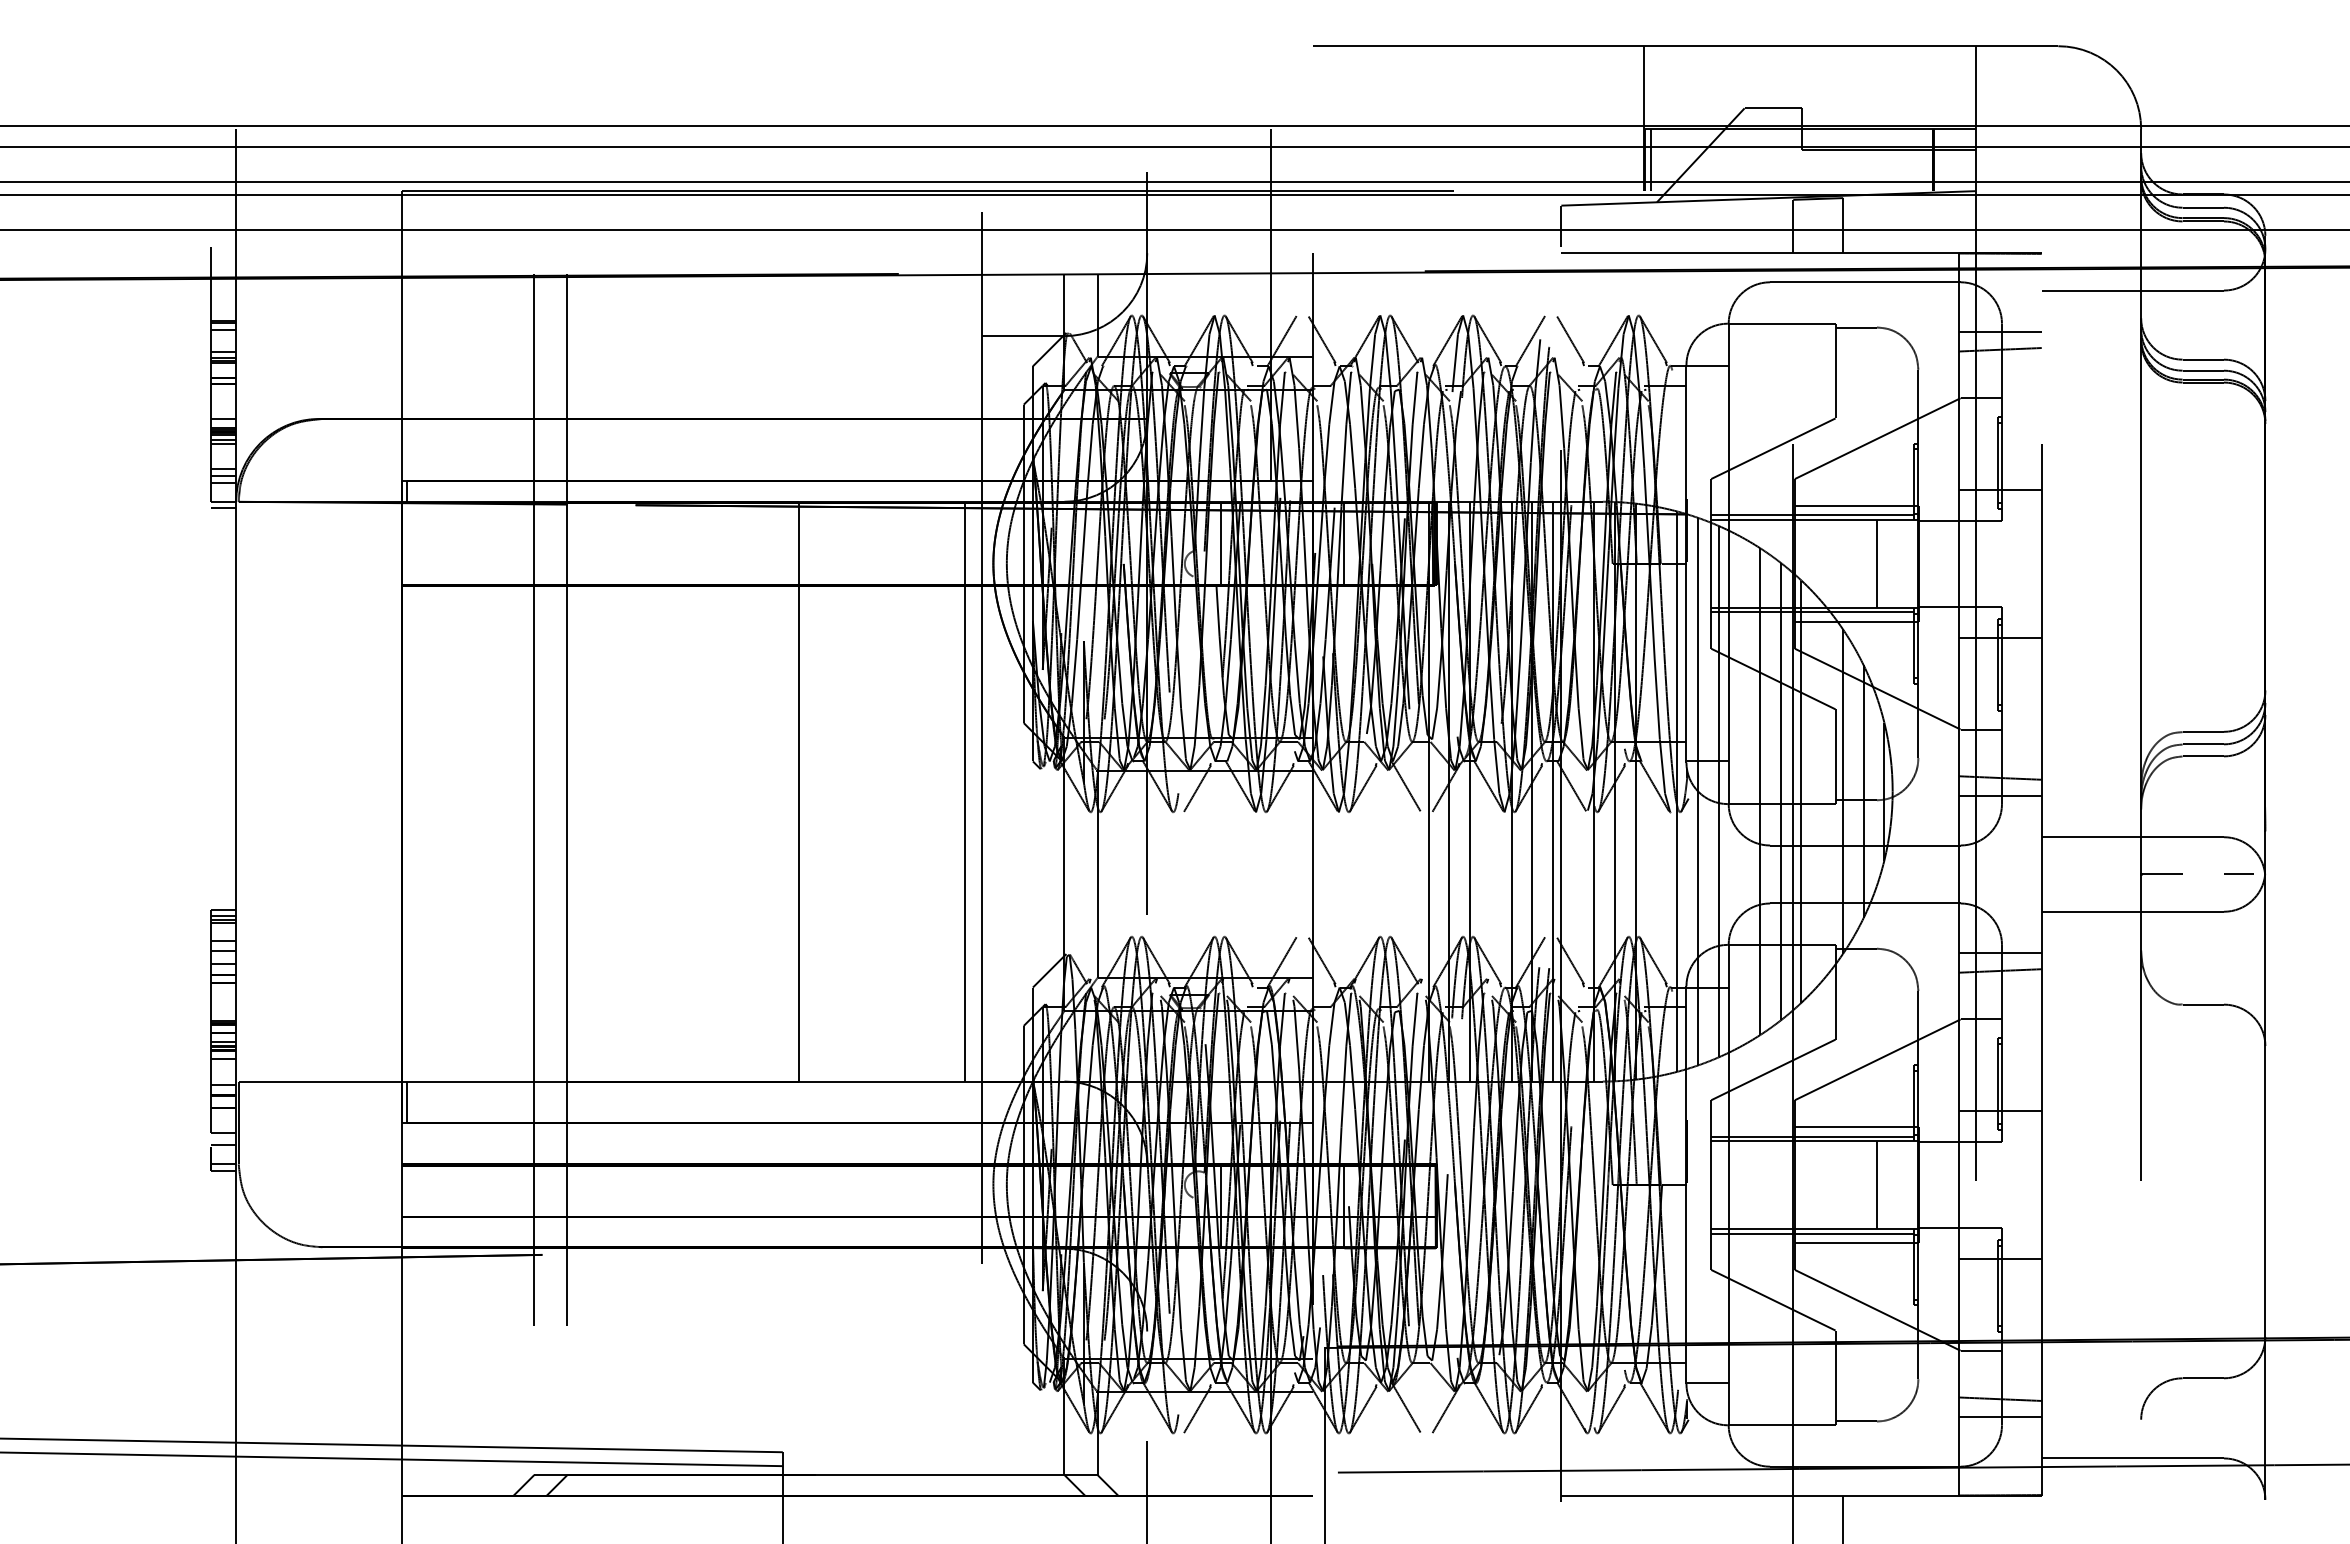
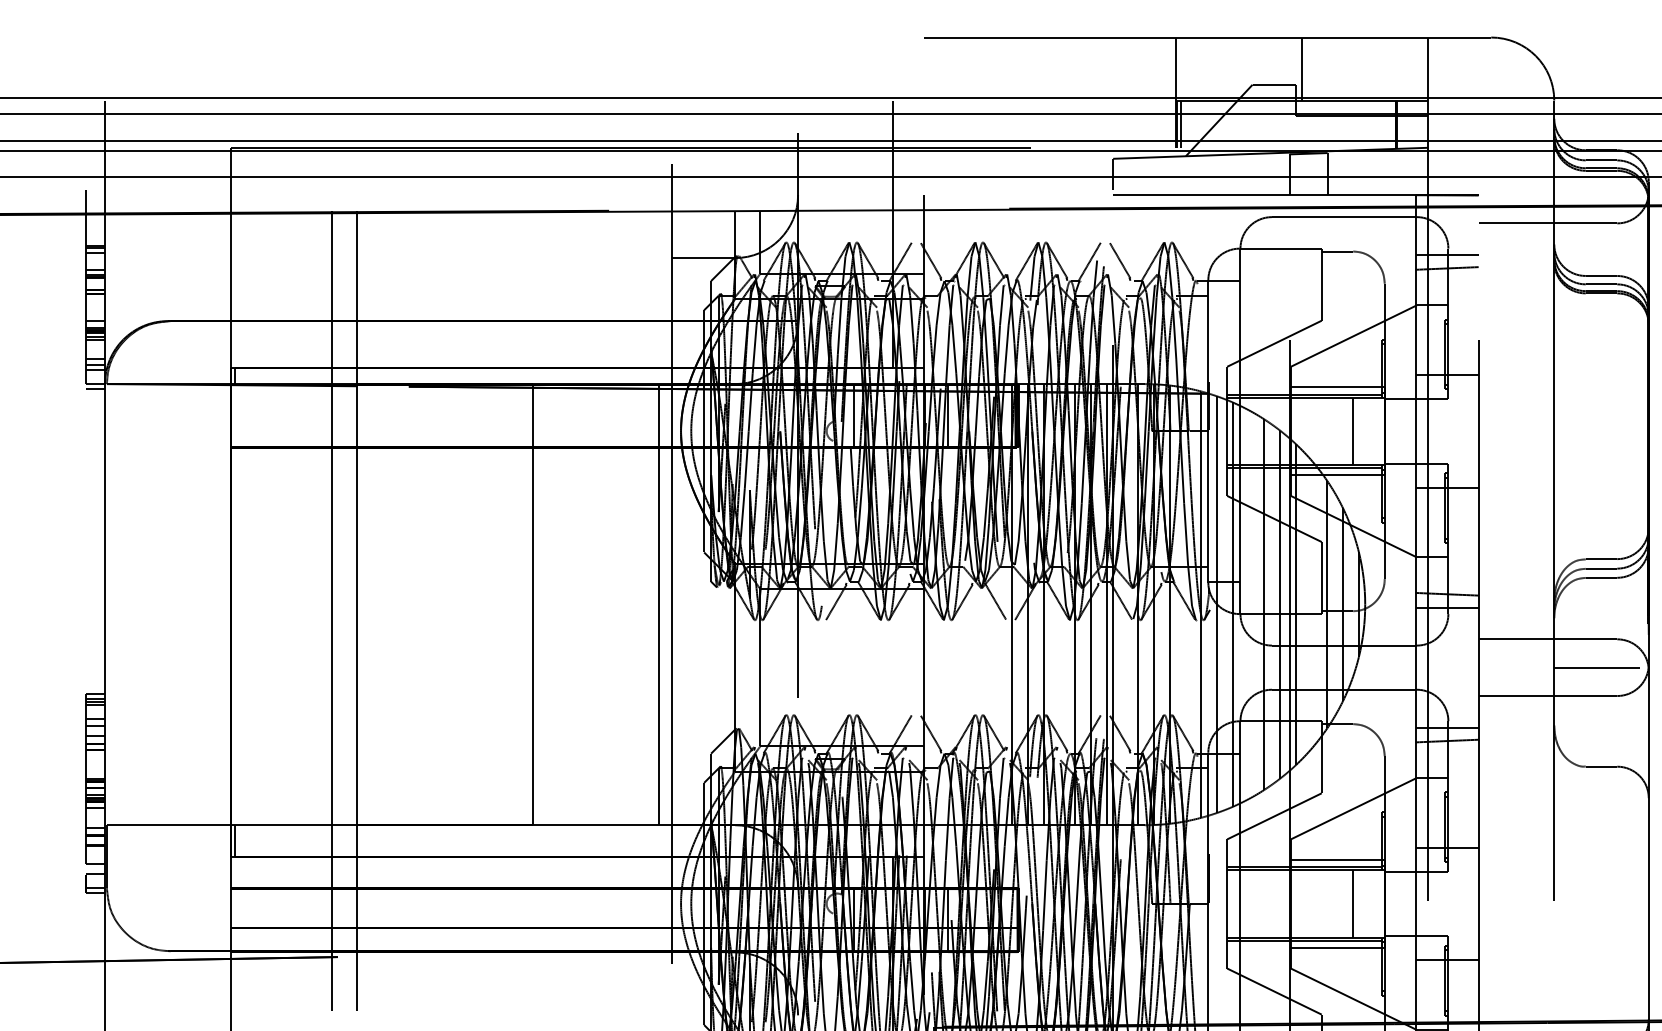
line: (1809, 87) -> (1301, 68), added
line: (2202, 874) -> (1600, 667), added

